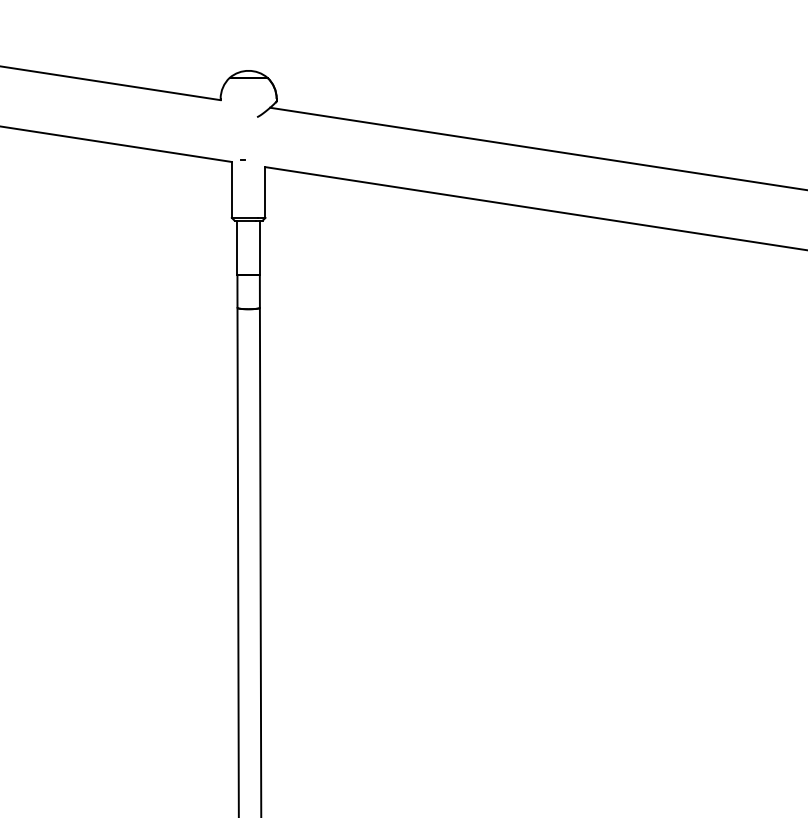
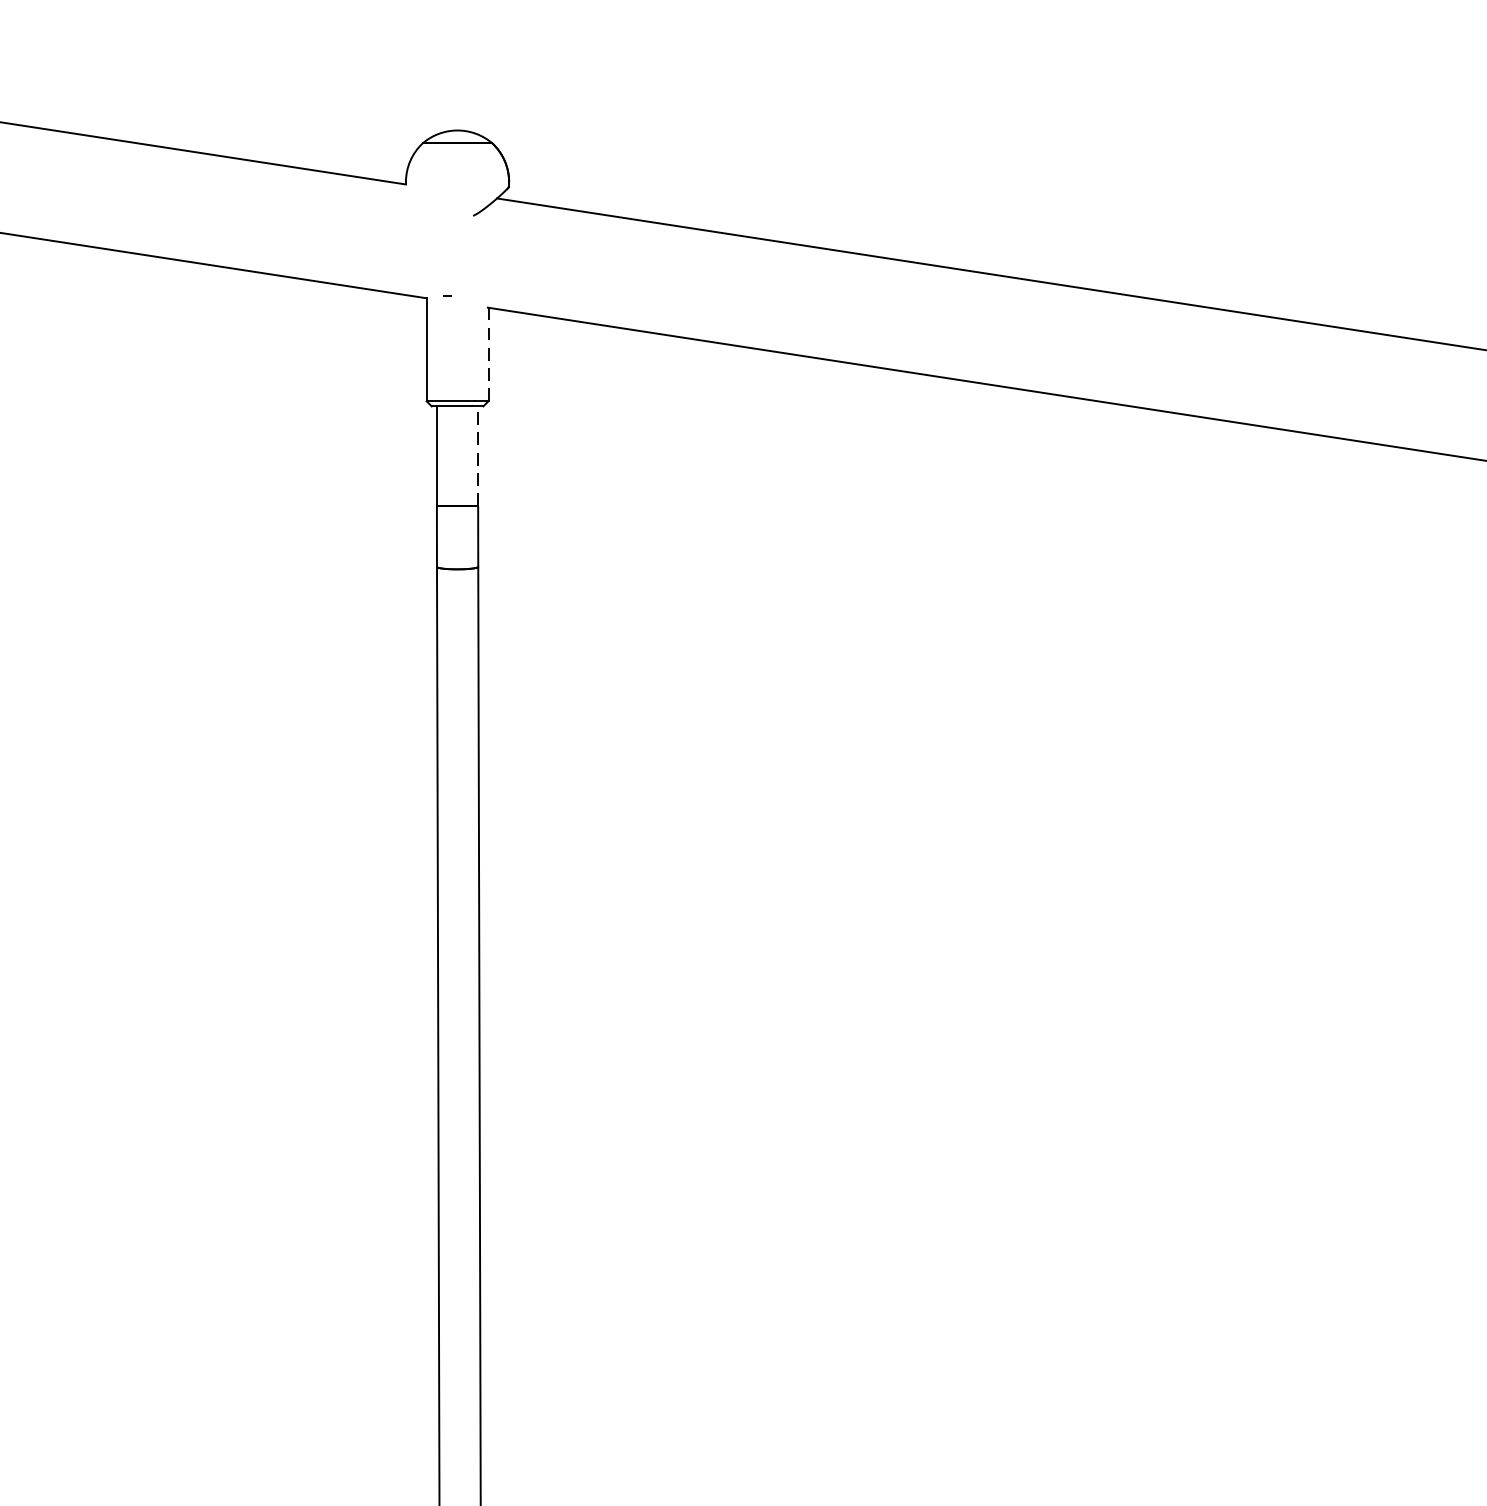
line: (265, 192) -> (488, 354), solid -> dashed
line: (259, 247) -> (477, 455), solid -> dashed

